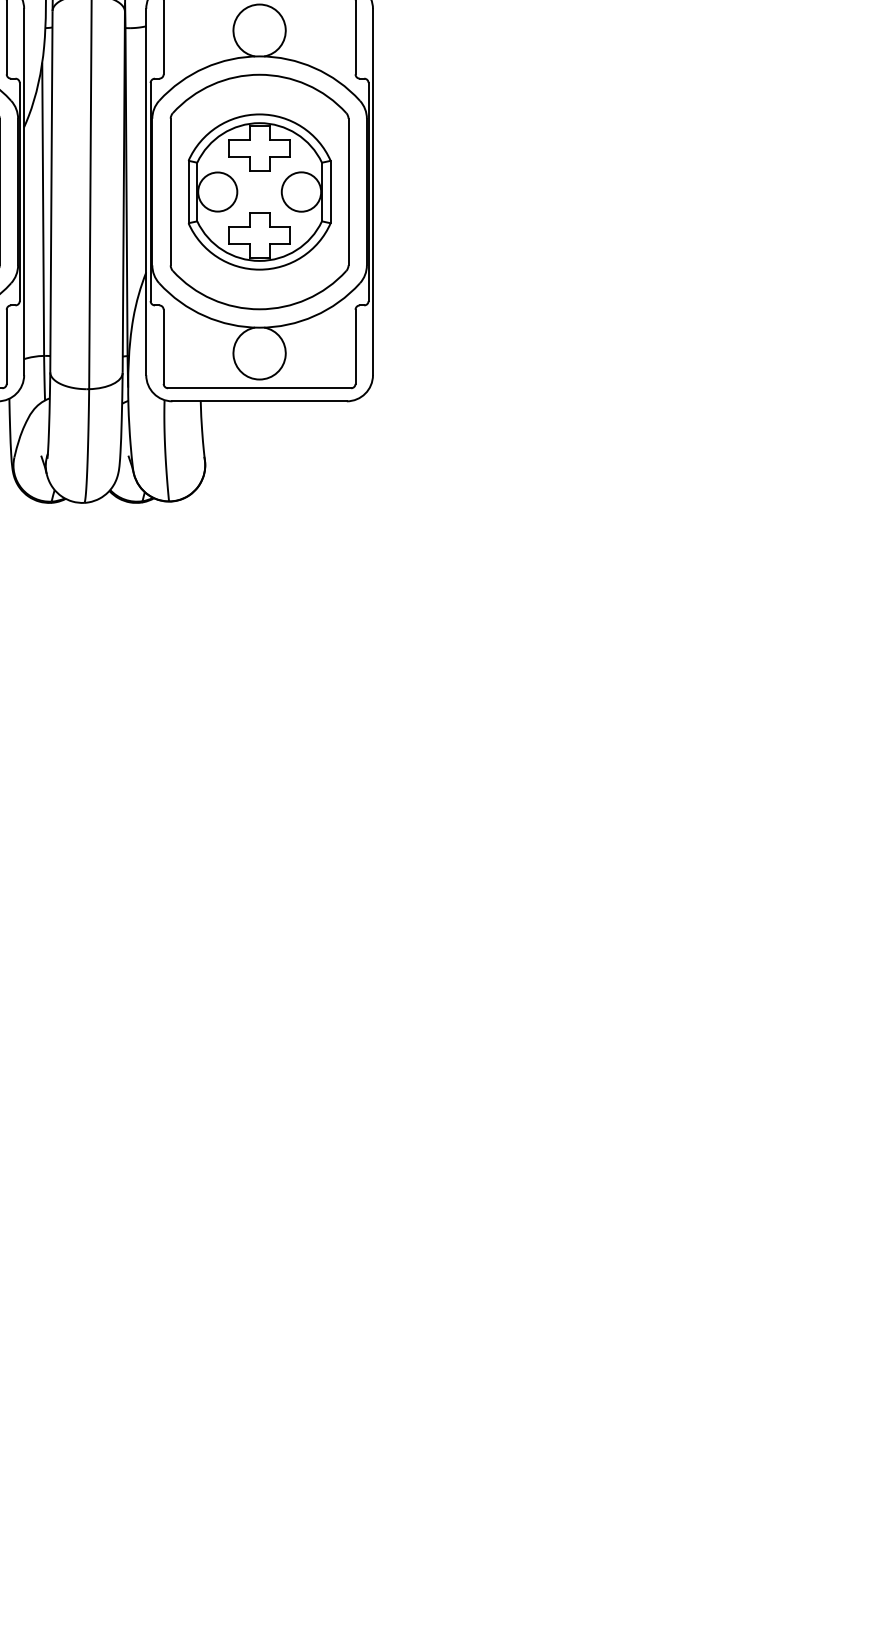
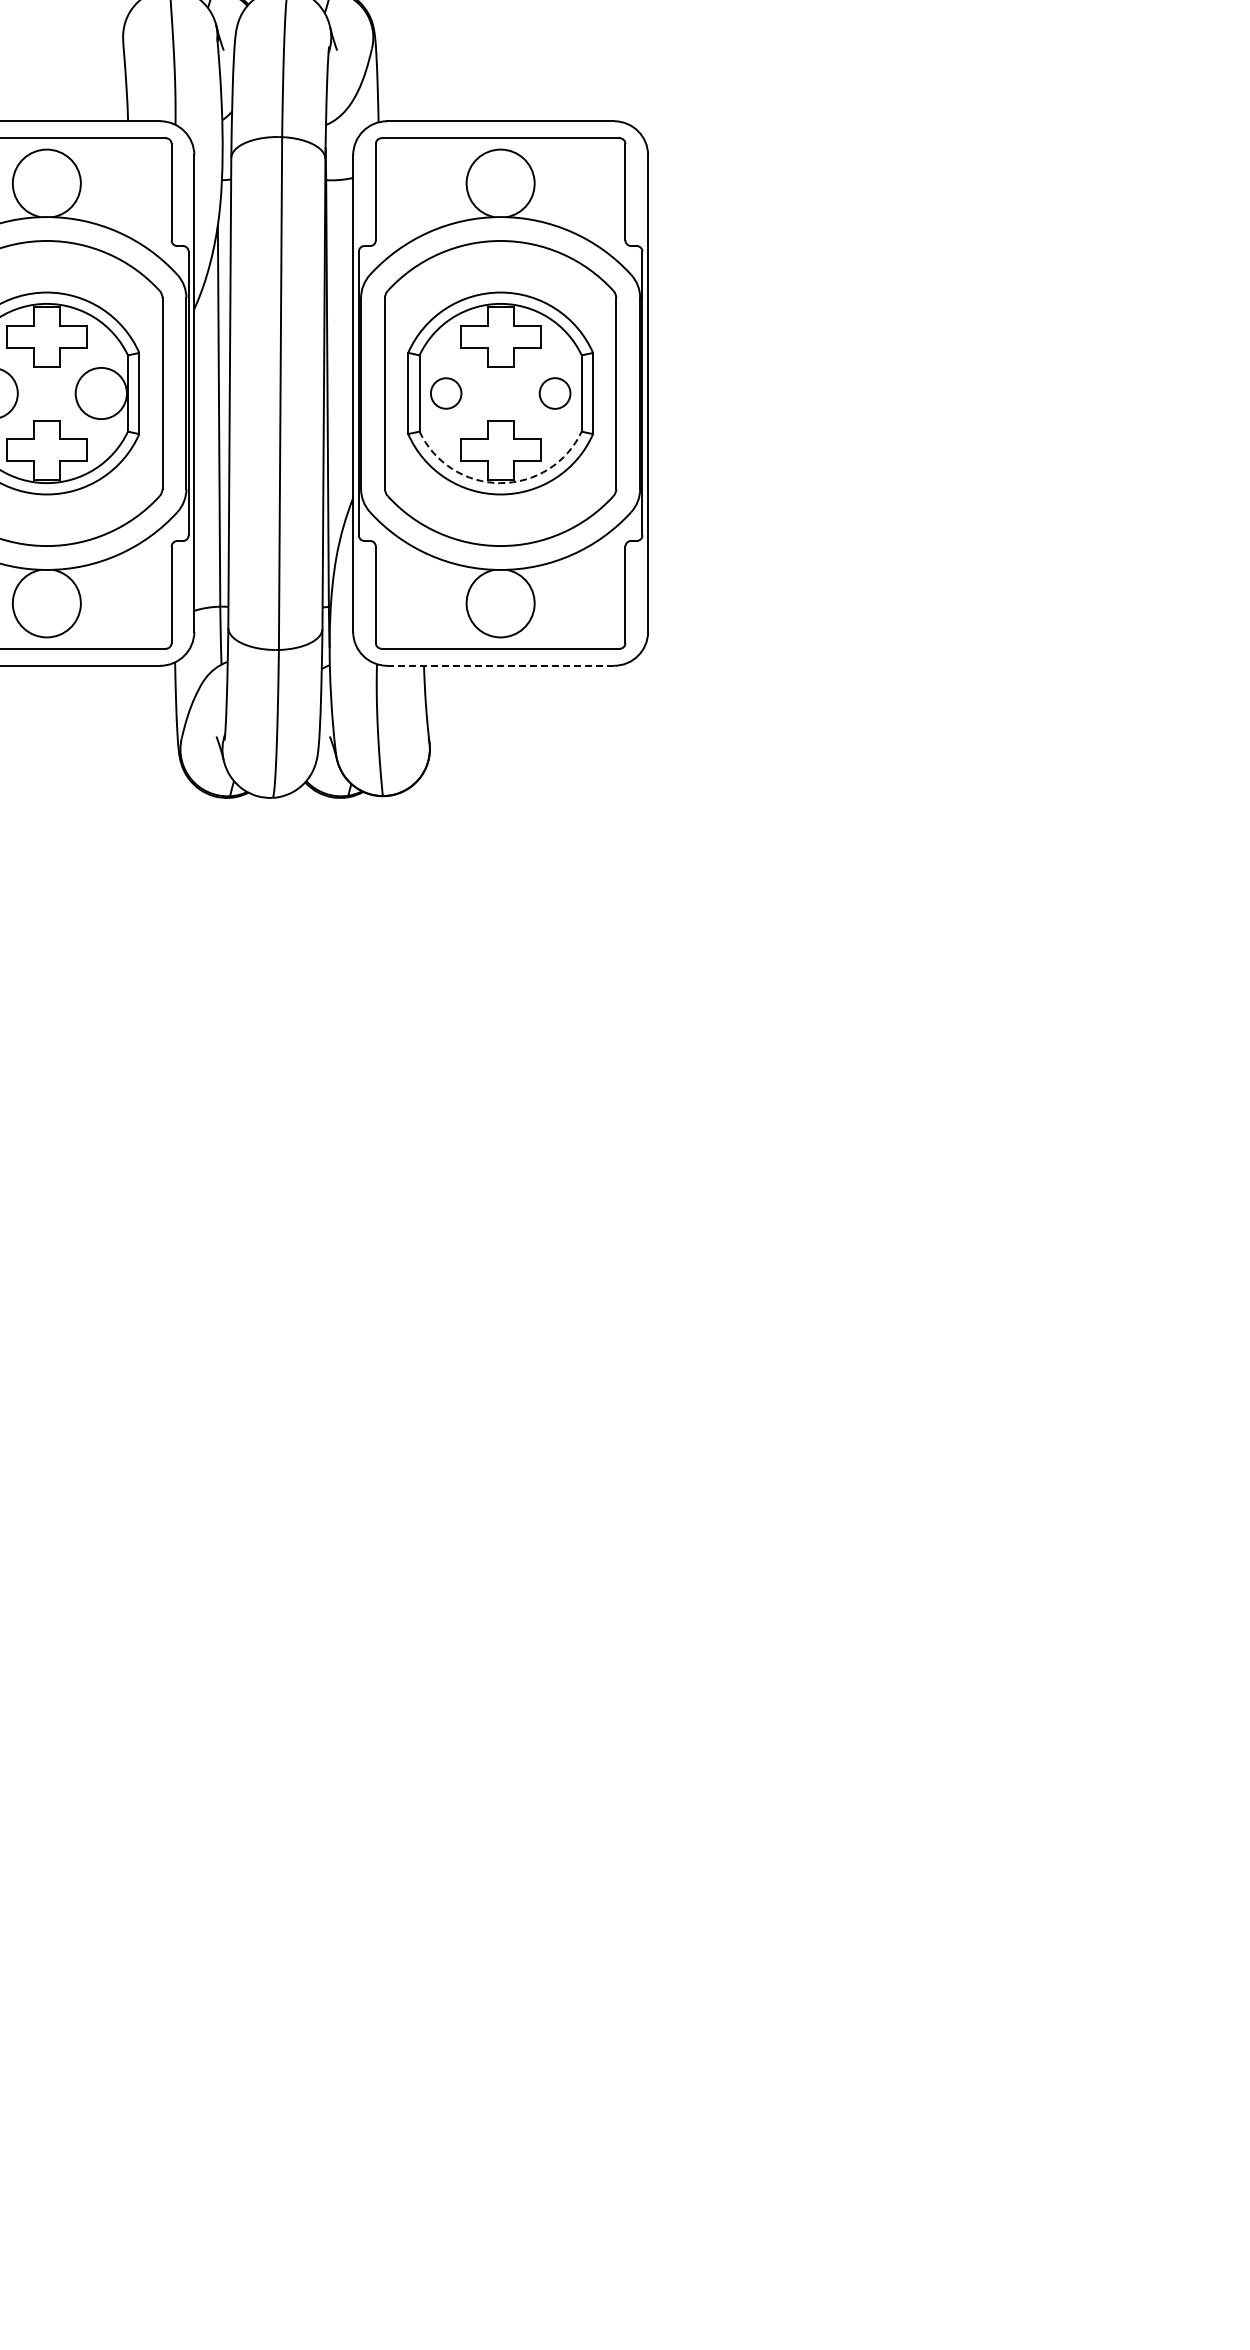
circle: (217, 192) -> (445, 393), size x0.6
circle: (301, 192) -> (554, 393), size x0.6
arc: (259, 261) -> (500, 483), solid -> dashed
line: (260, 401) -> (501, 665), solid -> dashed

